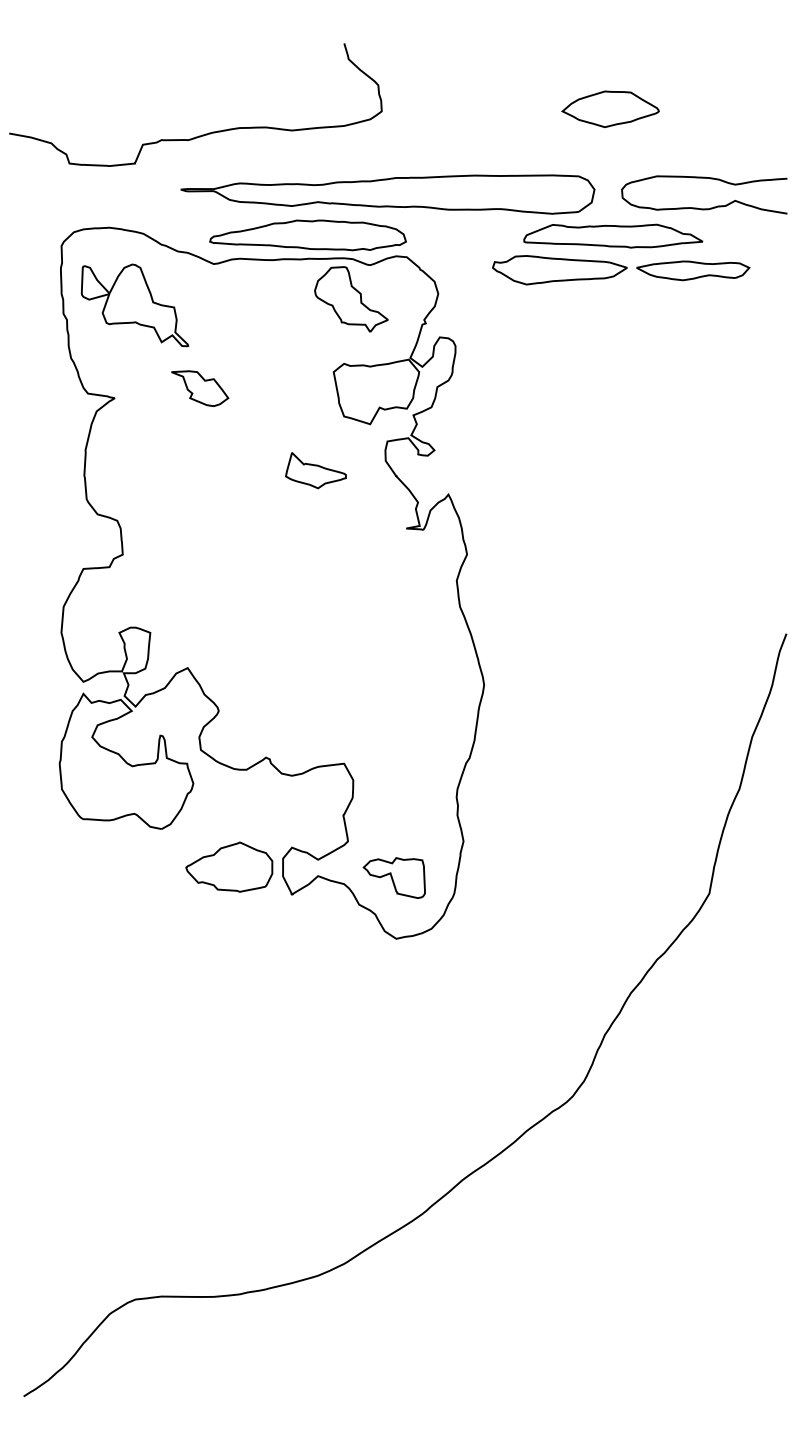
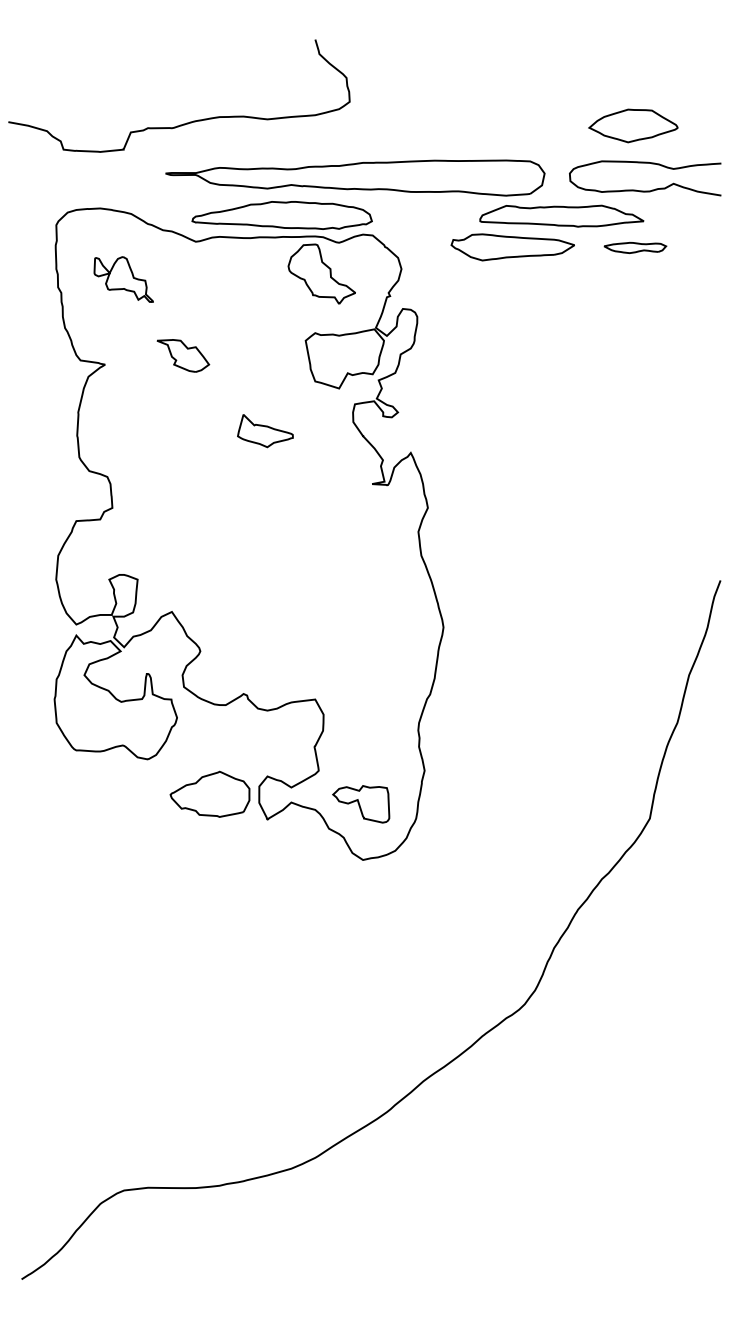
part: (610, 108) -> (633, 125), moved
part: (693, 270) -> (635, 247), size x0.6
part: (134, 305) -> (123, 279), size x0.6
part: (316, 471) -> (265, 431), moved

